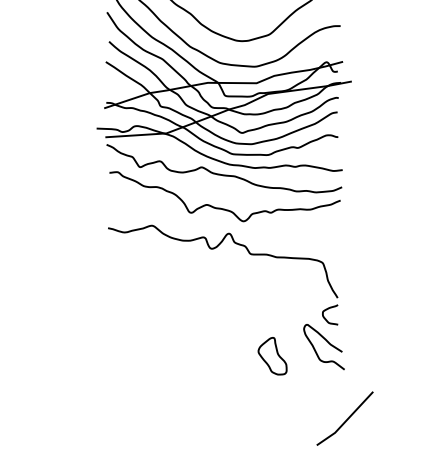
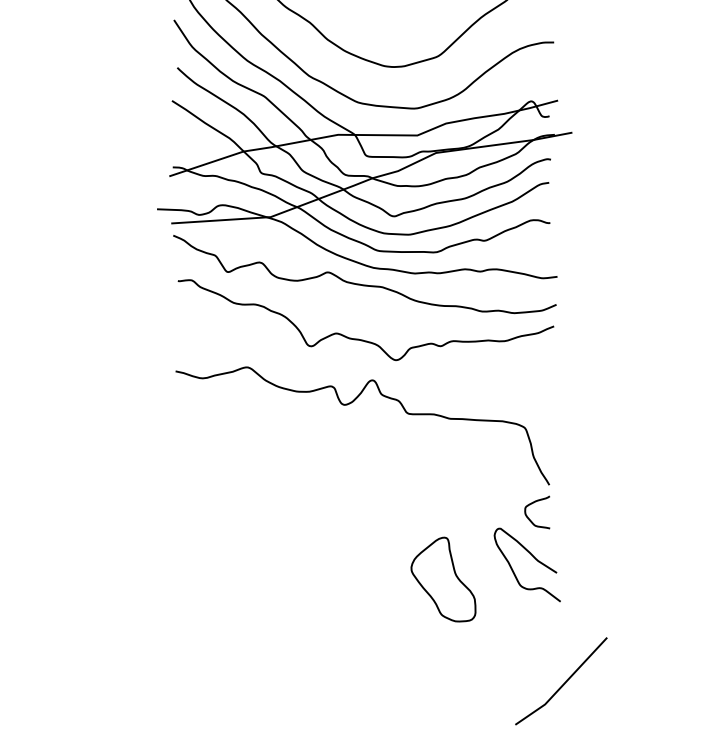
part: (272, 356) -> (443, 580), size x1.4

